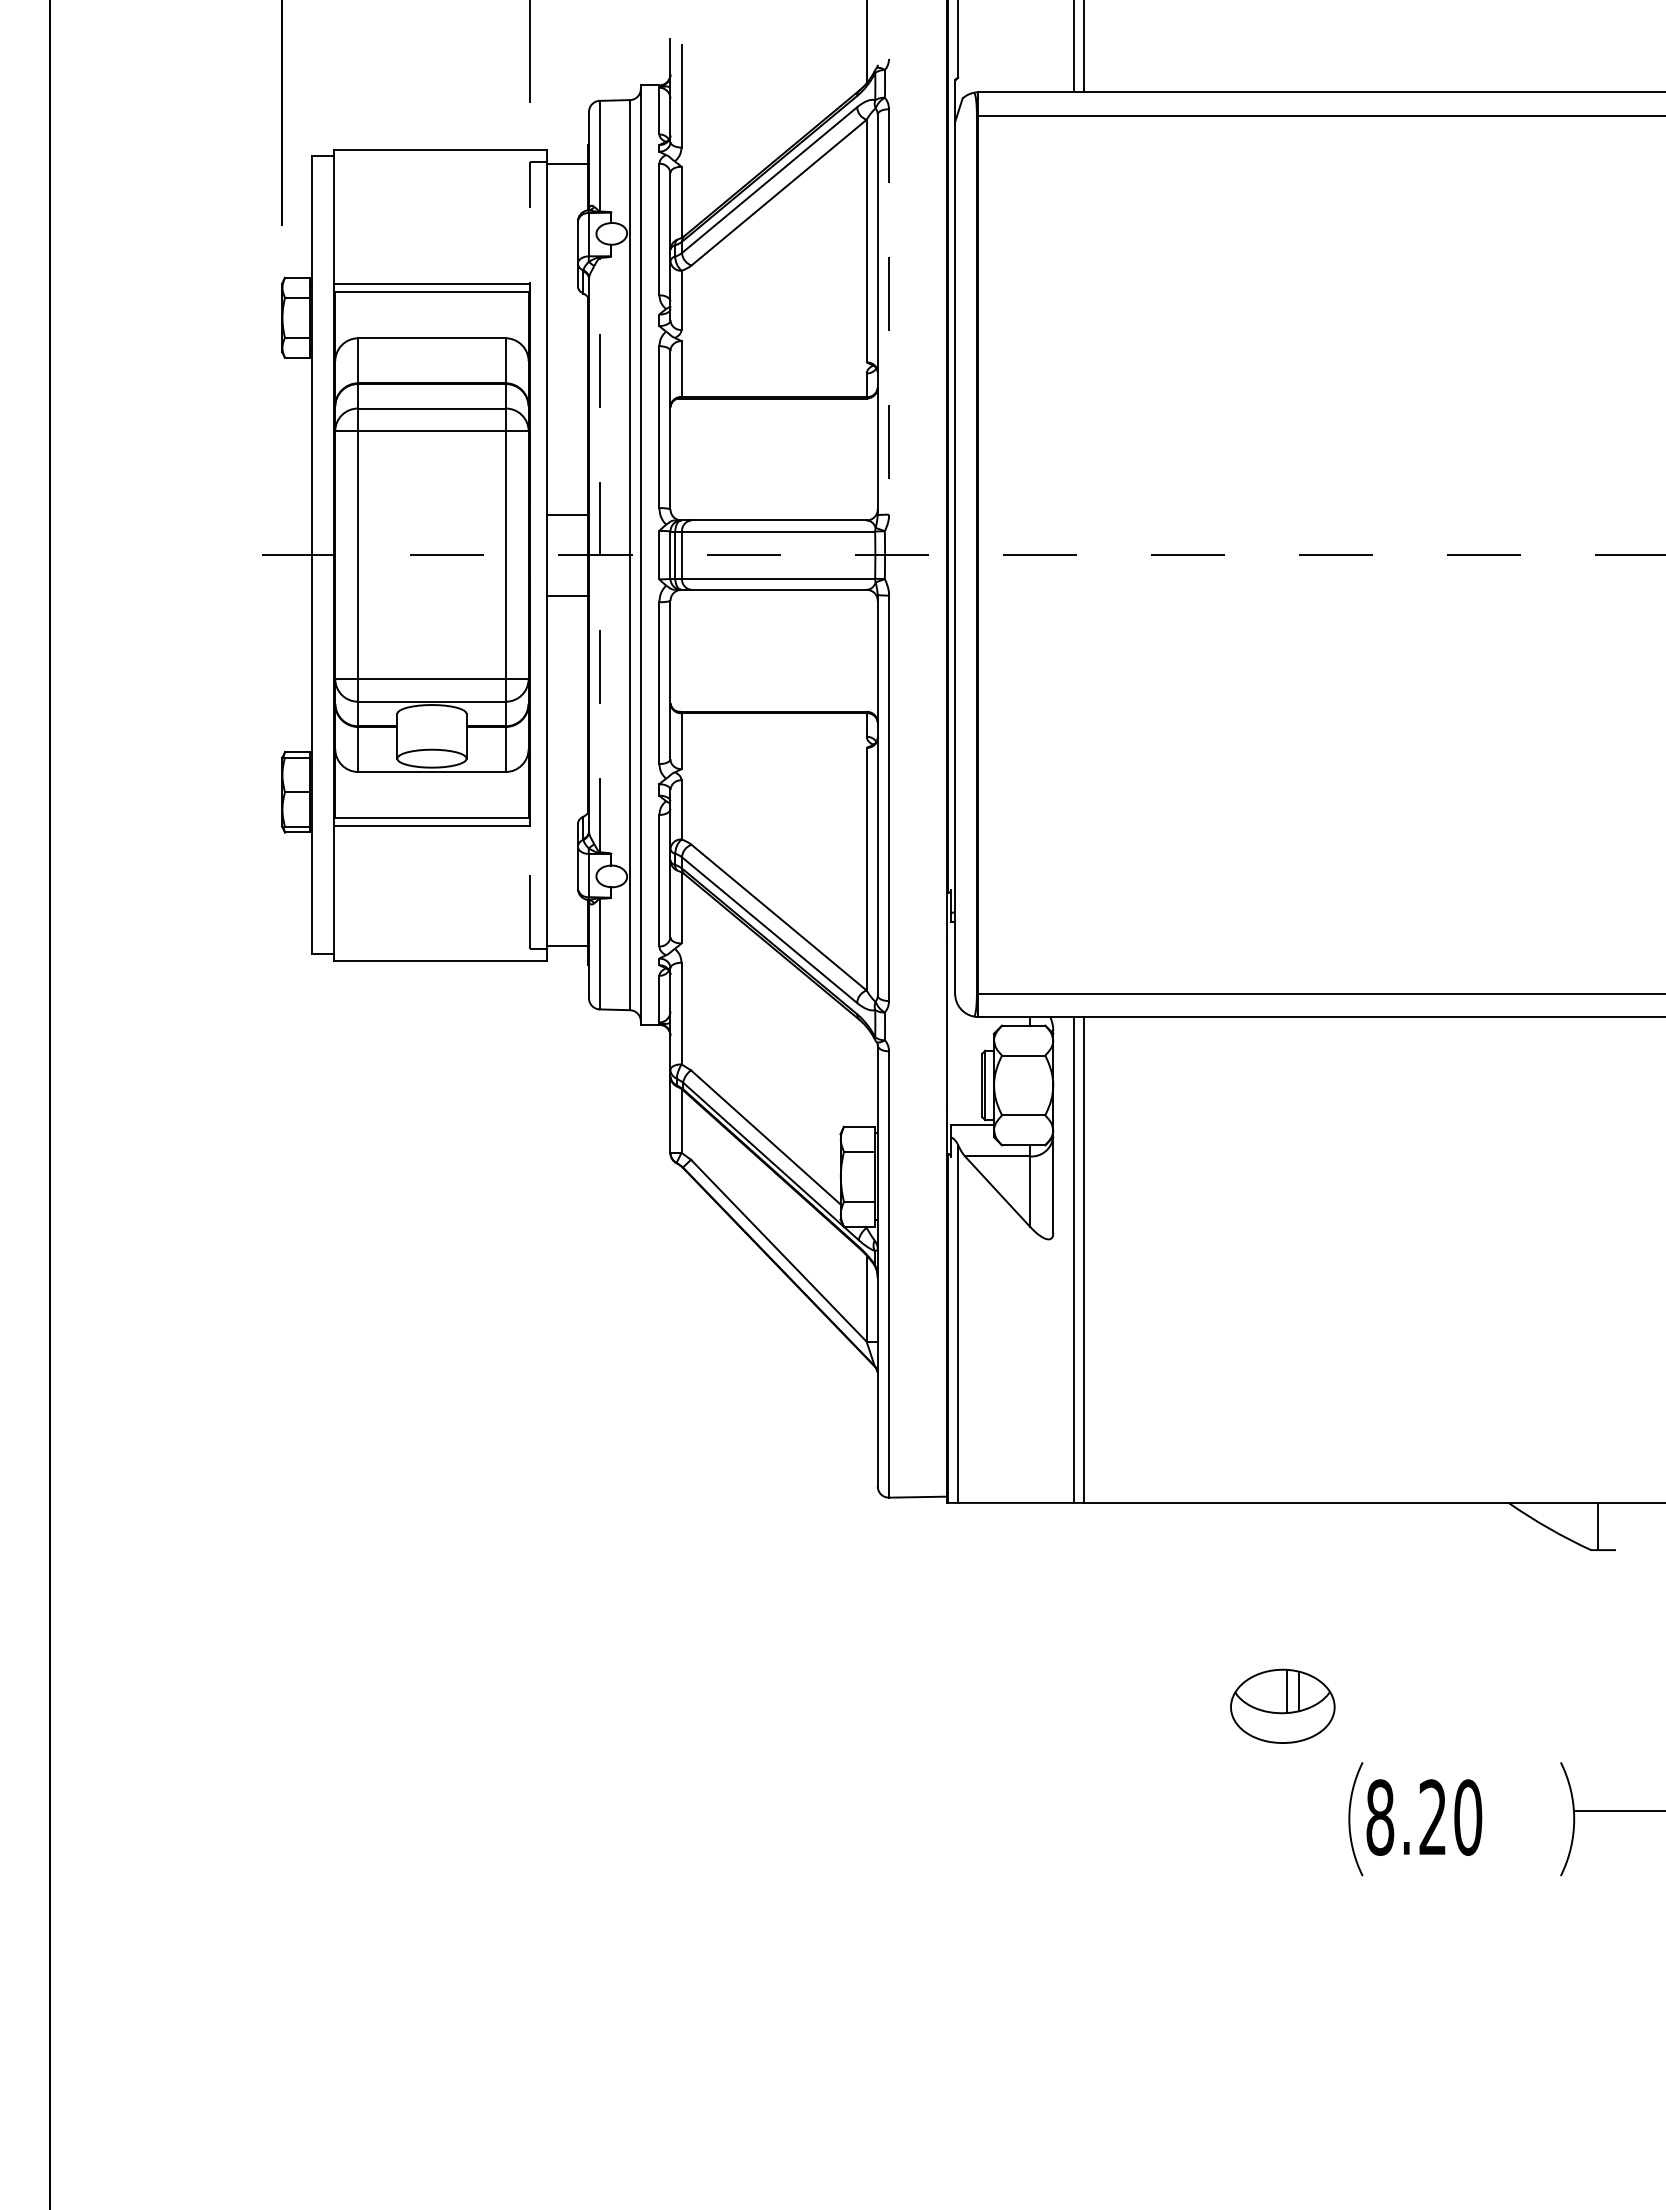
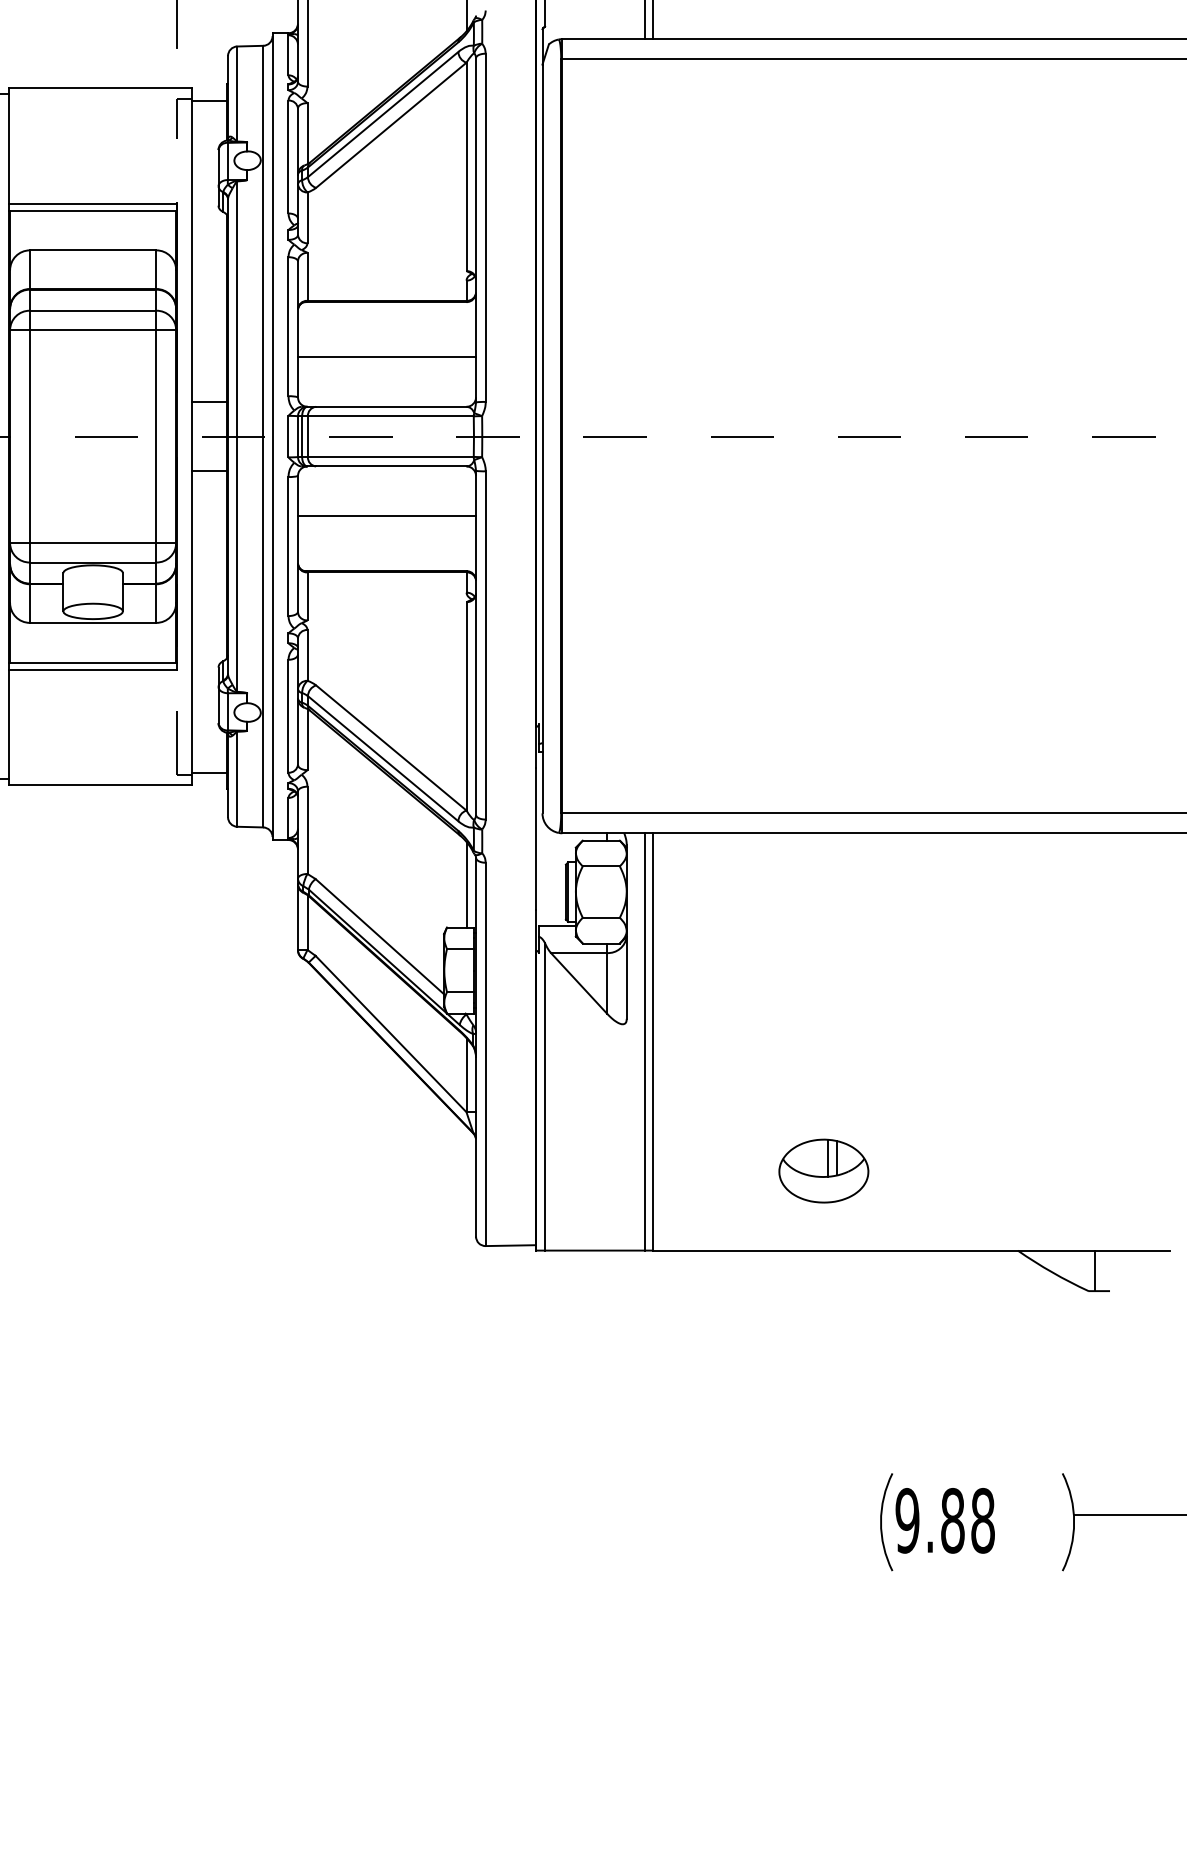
line: (889, 312) -> (486, 228), dashed -> solid
line: (773, 462) -> (386, 357), added
line: (599, 554) -> (237, 436), dashed -> solid
line: (773, 647) -> (386, 515), added
line: (866, 1076) -> (466, 884), added
part: (1282, 1705) -> (823, 1170), moved
text: (1424, 1817) -> (945, 1520), 8.20 -> 9.88

